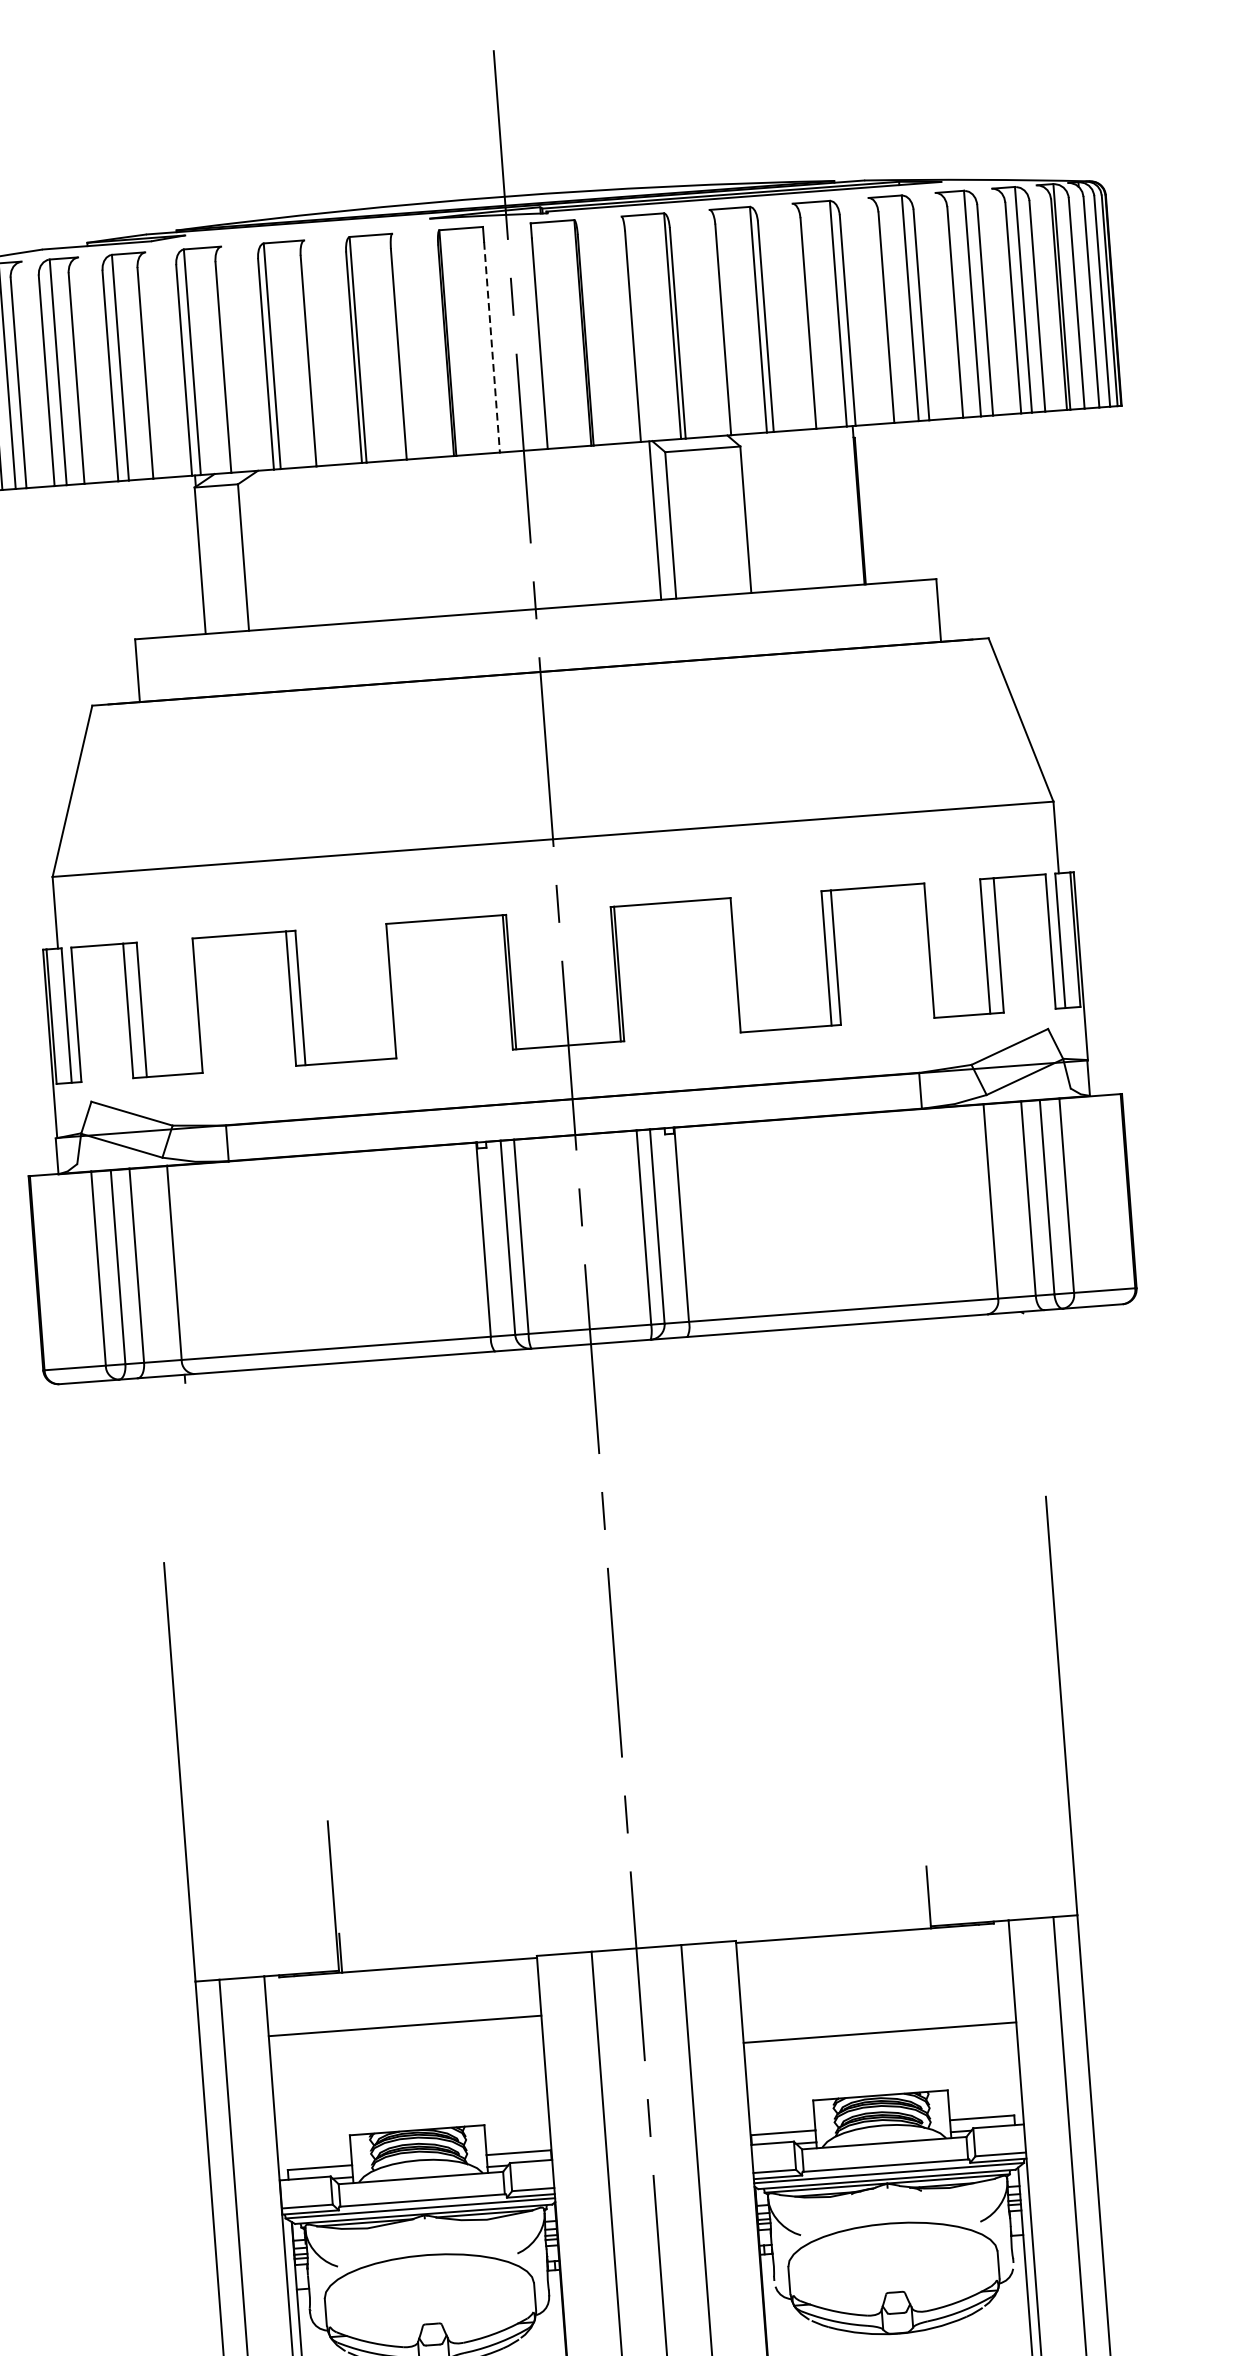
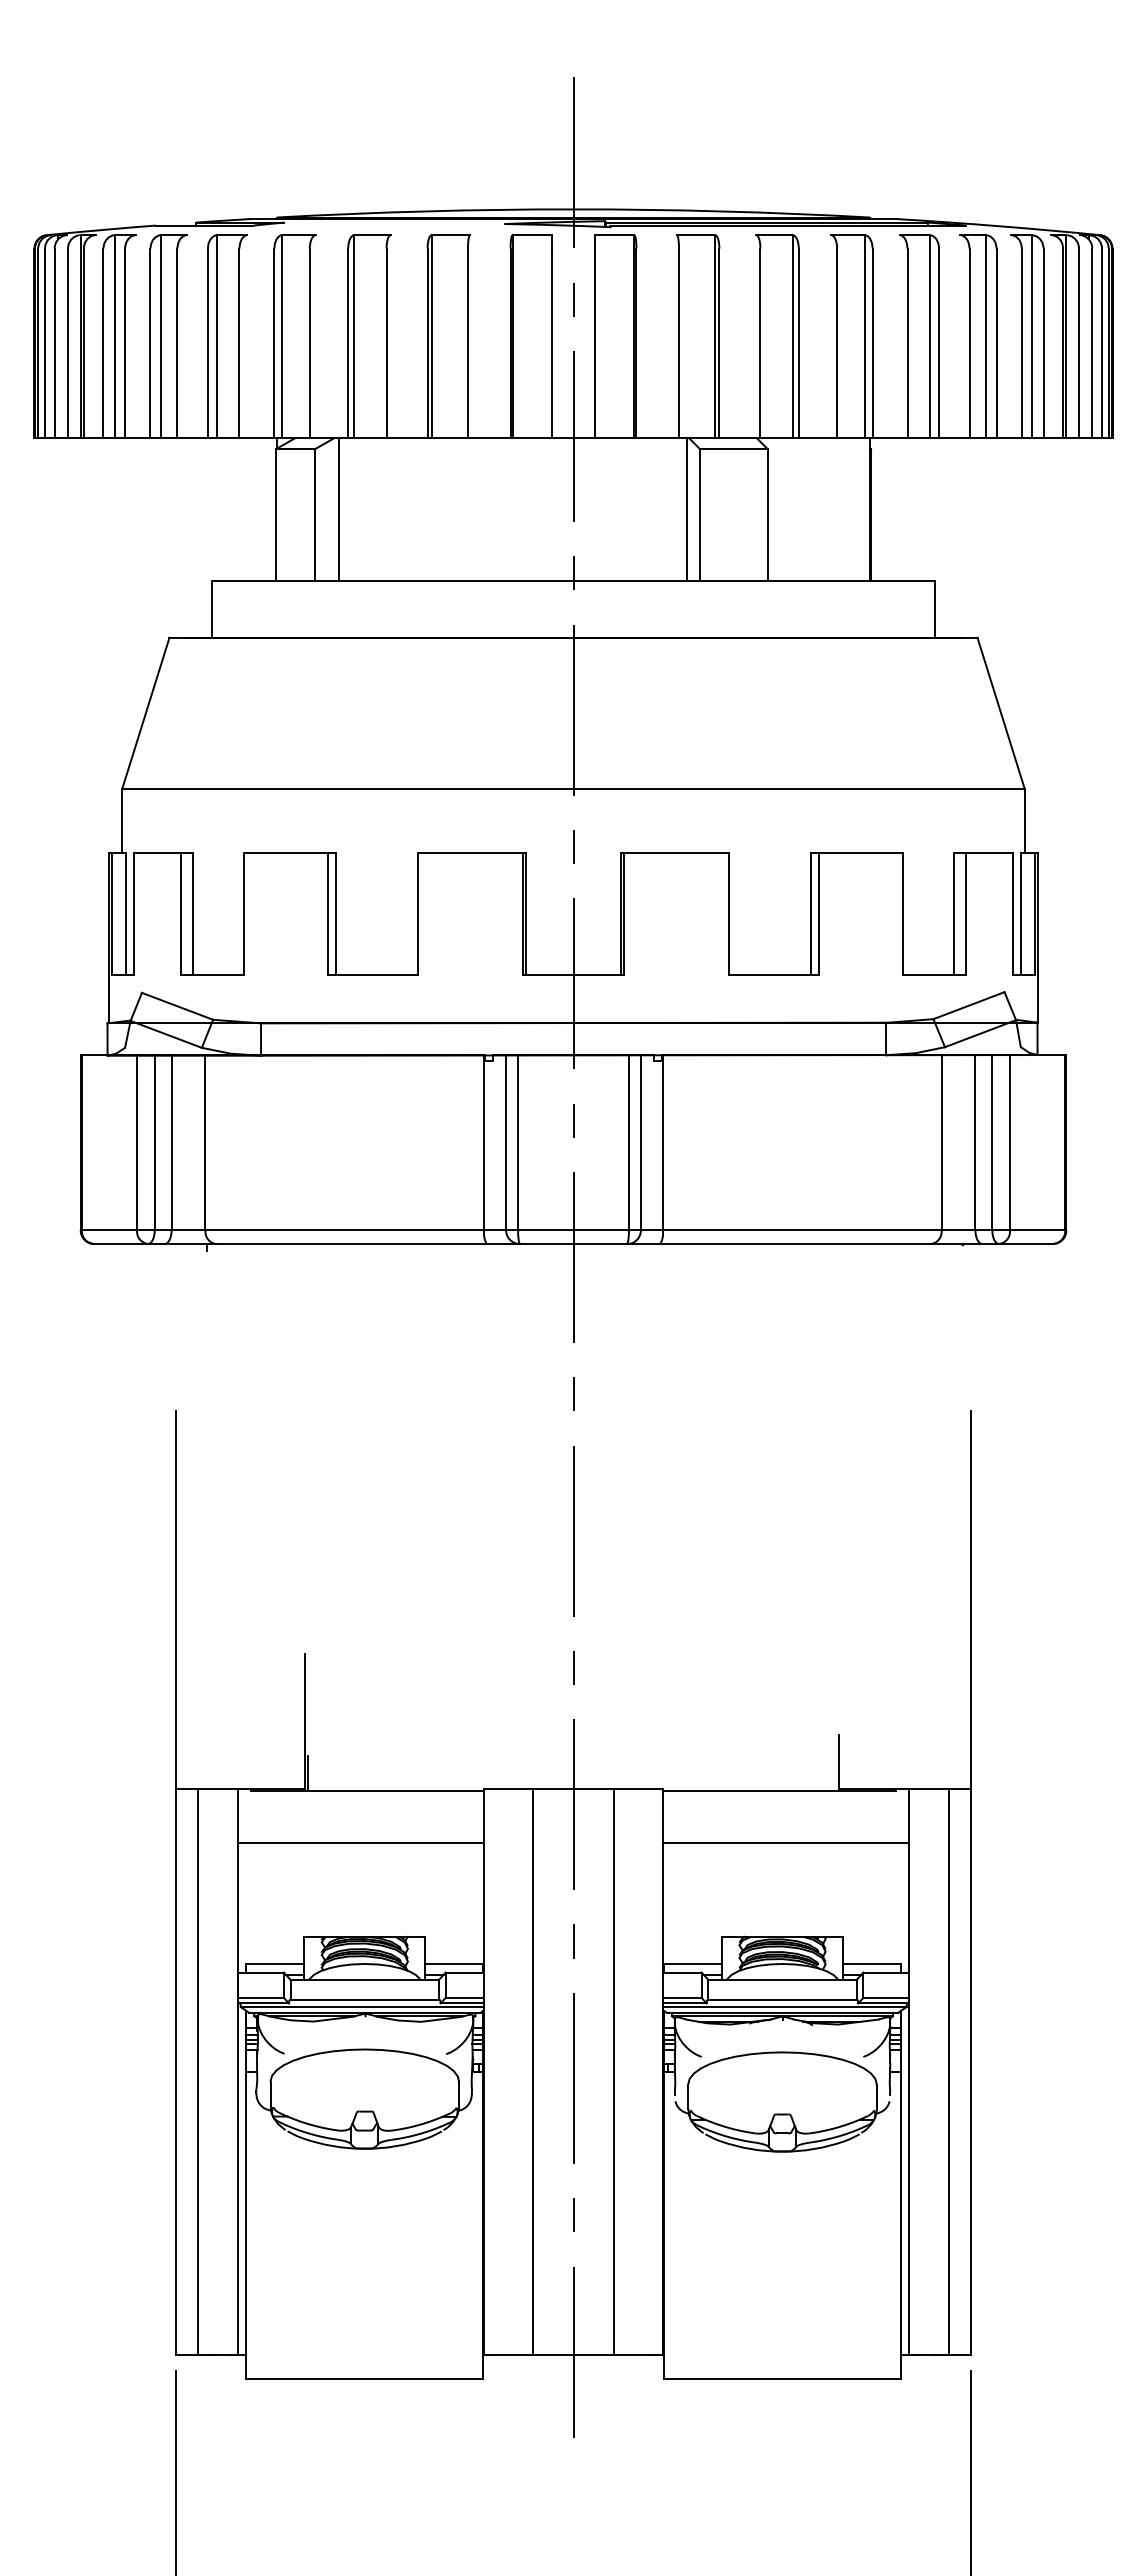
line: (491, 347) -> (551, 343), dashed -> solid
line: (269, 549) -> (338, 509), added
line: (880, 2032) -> (786, 1842), moved

